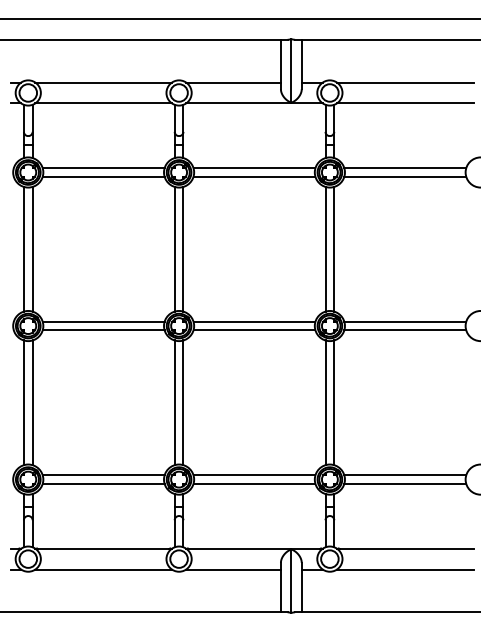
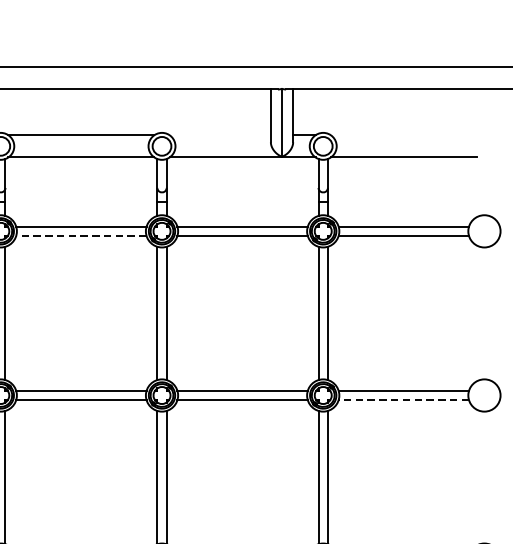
line: (233, 82) -> (220, 135), removed
line: (405, 82) -> (404, 135), removed
line: (103, 176) -> (81, 235), solid -> dashed
line: (405, 330) -> (404, 400), solid -> dashed

